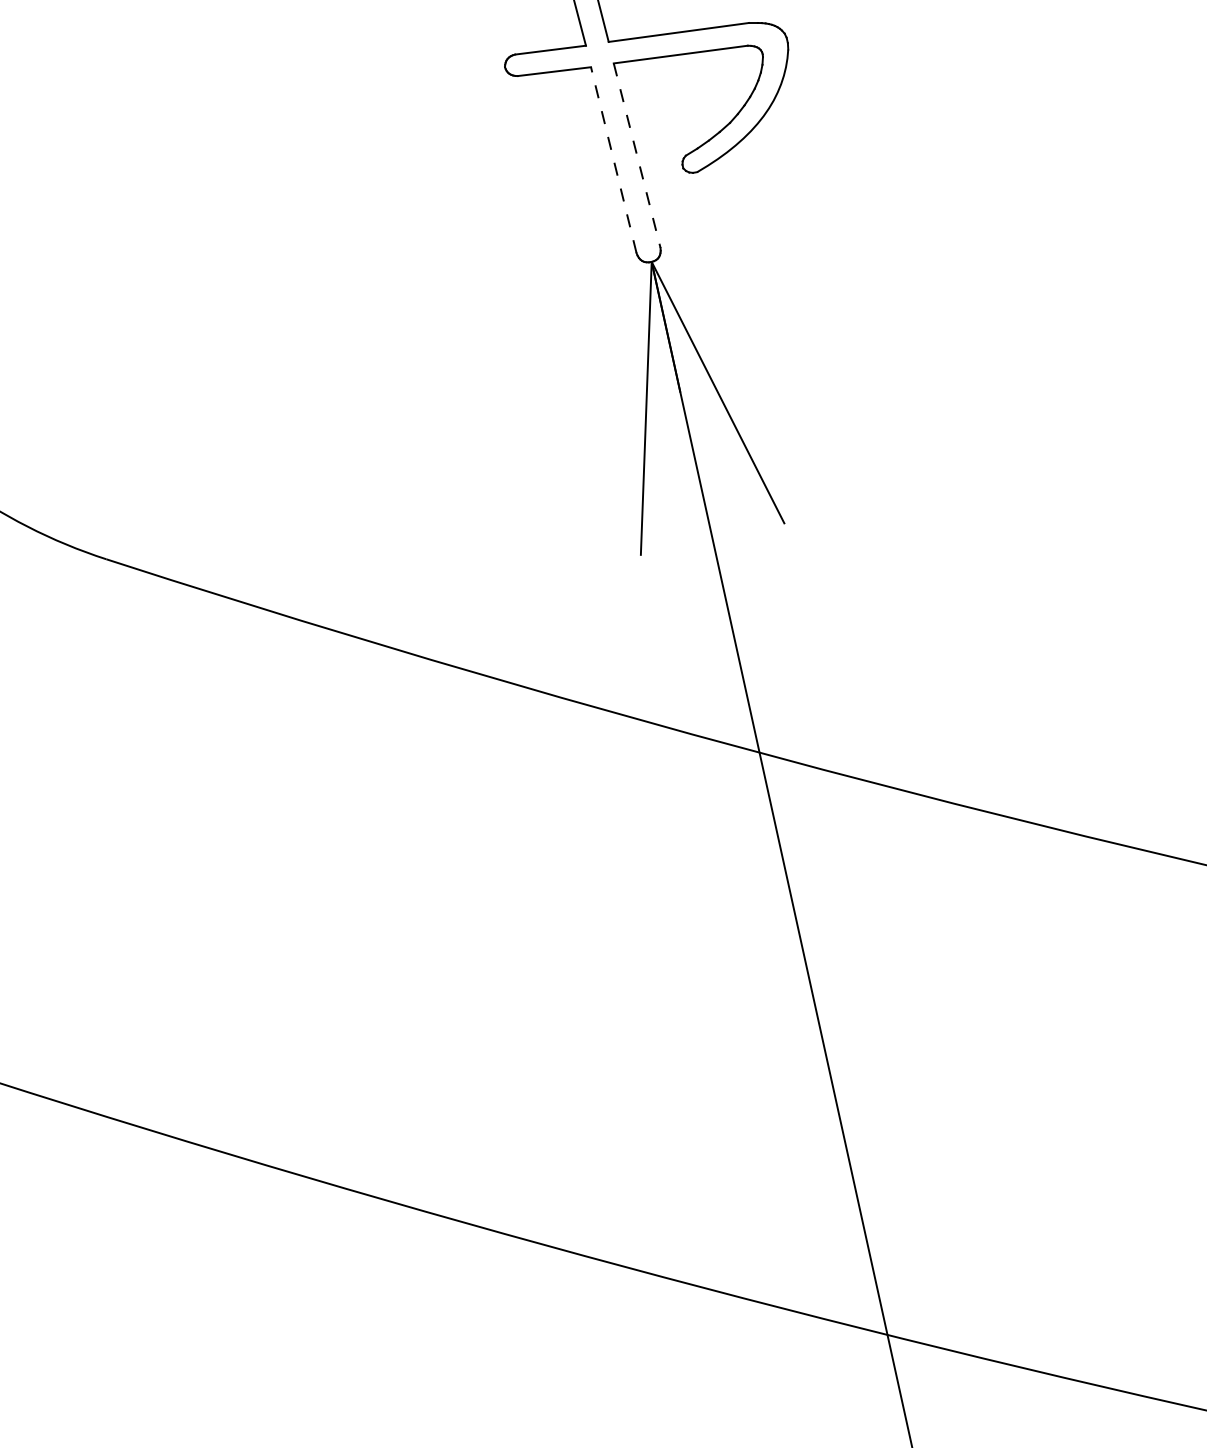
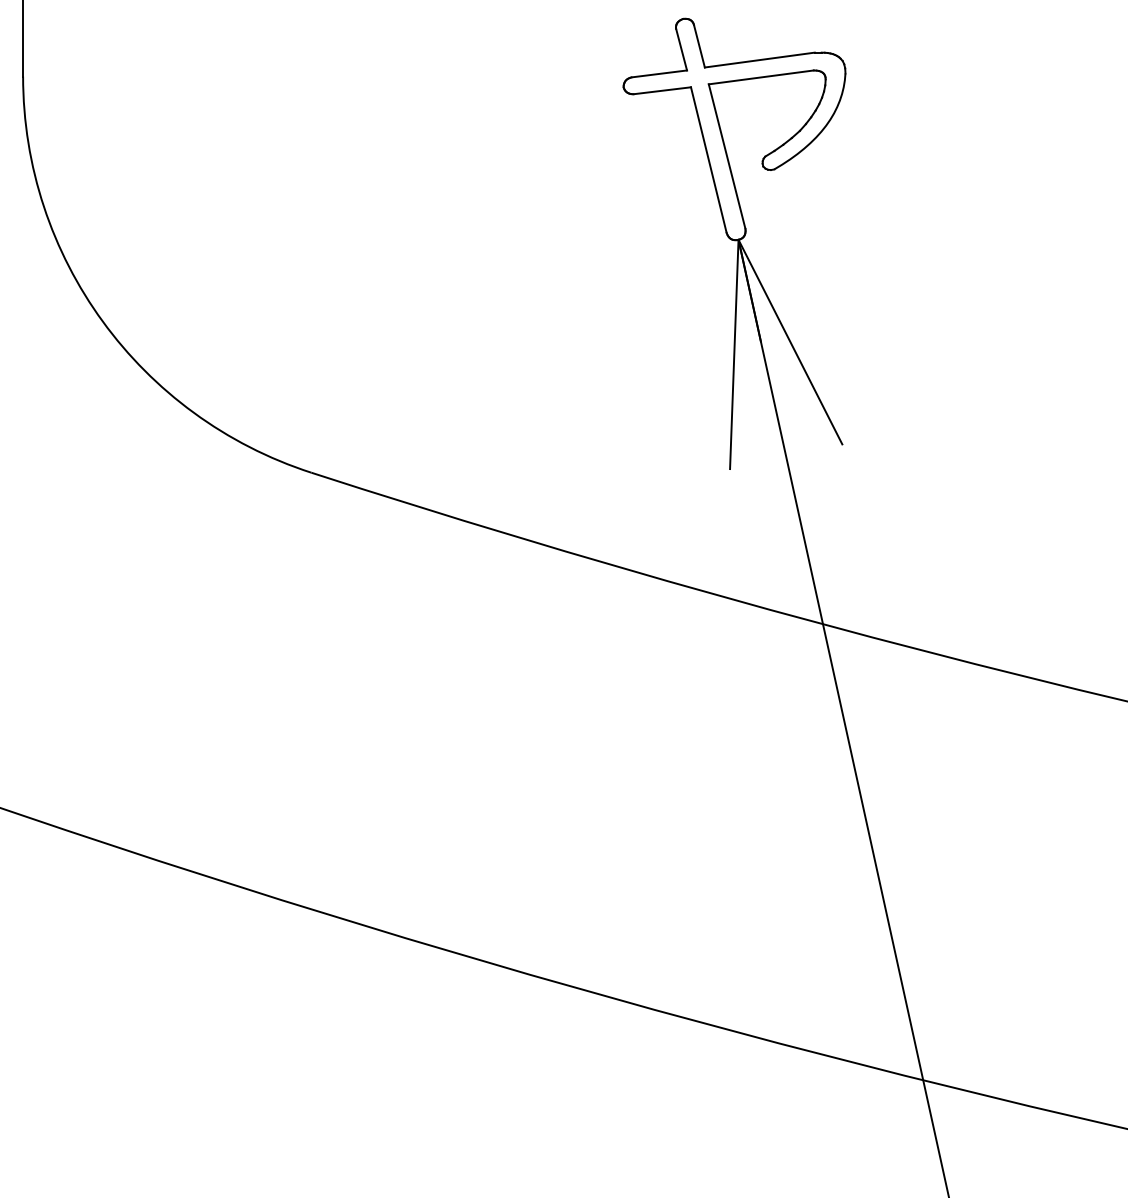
line: (637, 155) -> (727, 156), dashed -> solid
line: (613, 160) -> (708, 160), dashed -> solid

